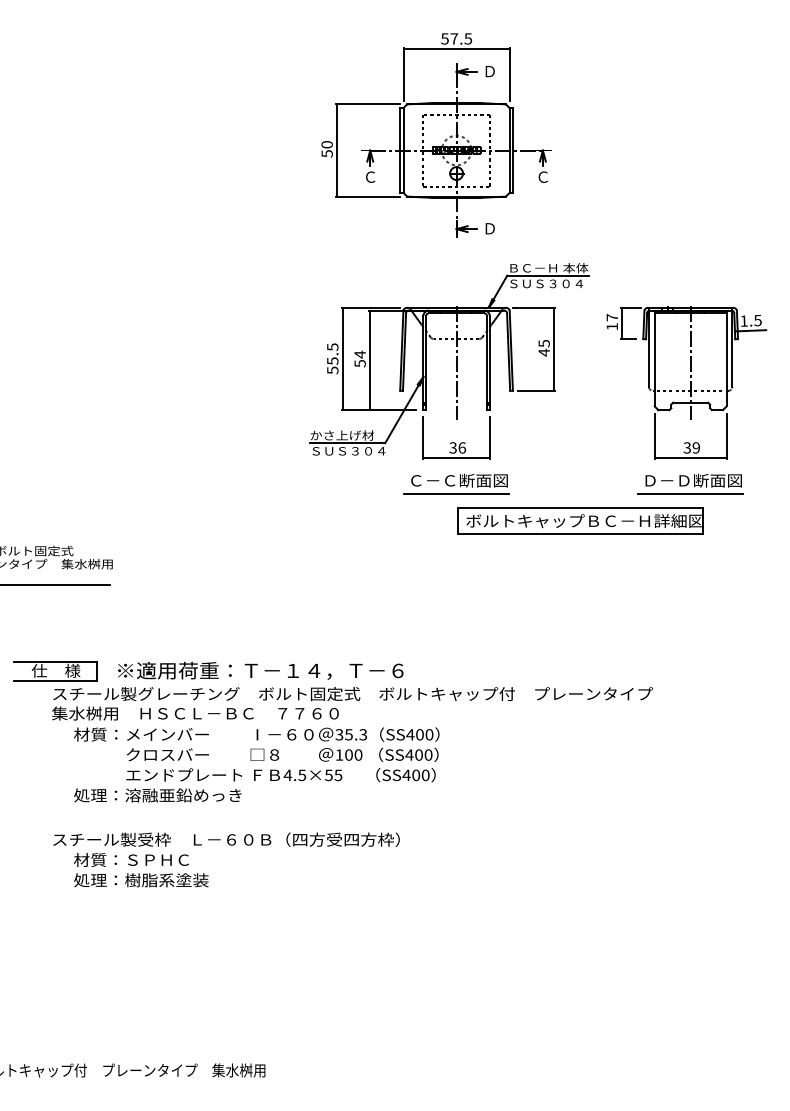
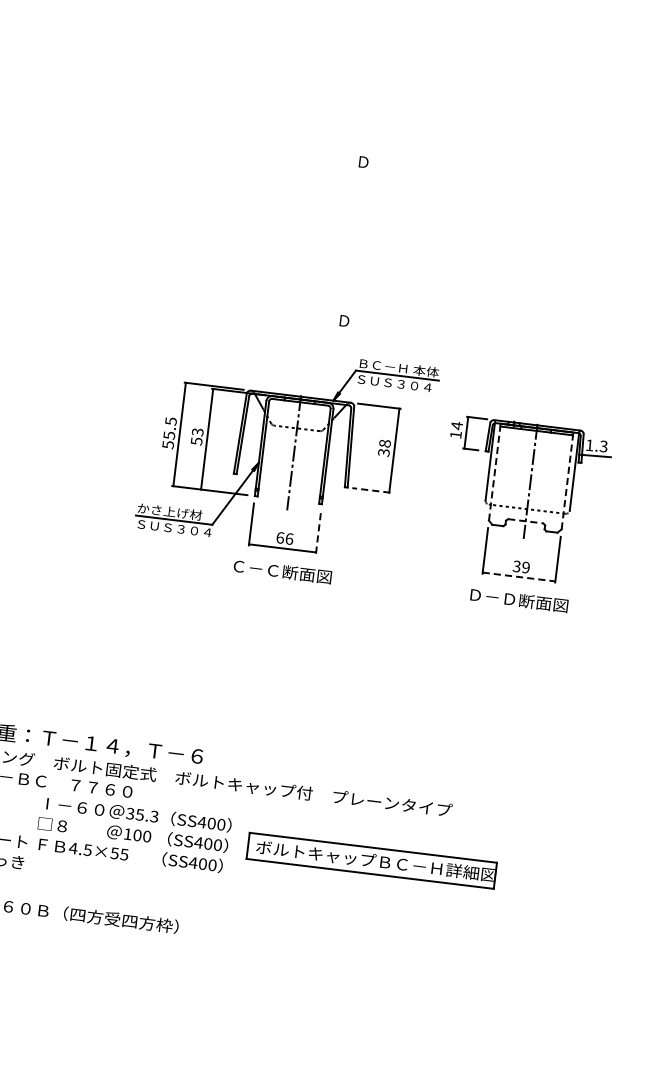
part: (436, 135) -> (301, 220), removed
text: (611, 317) -> (456, 425), 17 -> 14
text: (757, 319) -> (603, 445), 1.5 -> 1.3
text: (543, 347) -> (383, 447), 45 -> 38
text: (359, 354) -> (197, 432), 54 -> 53
line: (654, 358) -> (494, 472), solid -> dashed
line: (726, 358) -> (567, 480), solid -> dashed
line: (536, 390) -> (371, 490), solid -> dashed
line: (690, 402) -> (525, 521), solid -> dashed
line: (489, 438) -> (318, 532), solid -> dashed
text: (452, 447) -> (279, 537), 36 -> 66
line: (690, 457) -> (518, 576), solid -> dashed
line: (456, 494) -> (278, 585), removed
line: (690, 494) -> (514, 613), removed
part: (580, 520) -> (371, 860), moved

